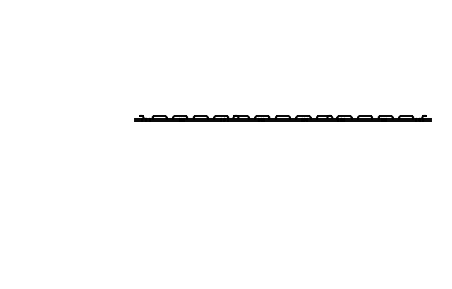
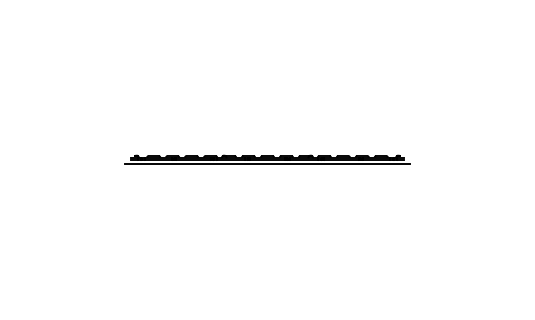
line: (282, 125) -> (267, 164), added

